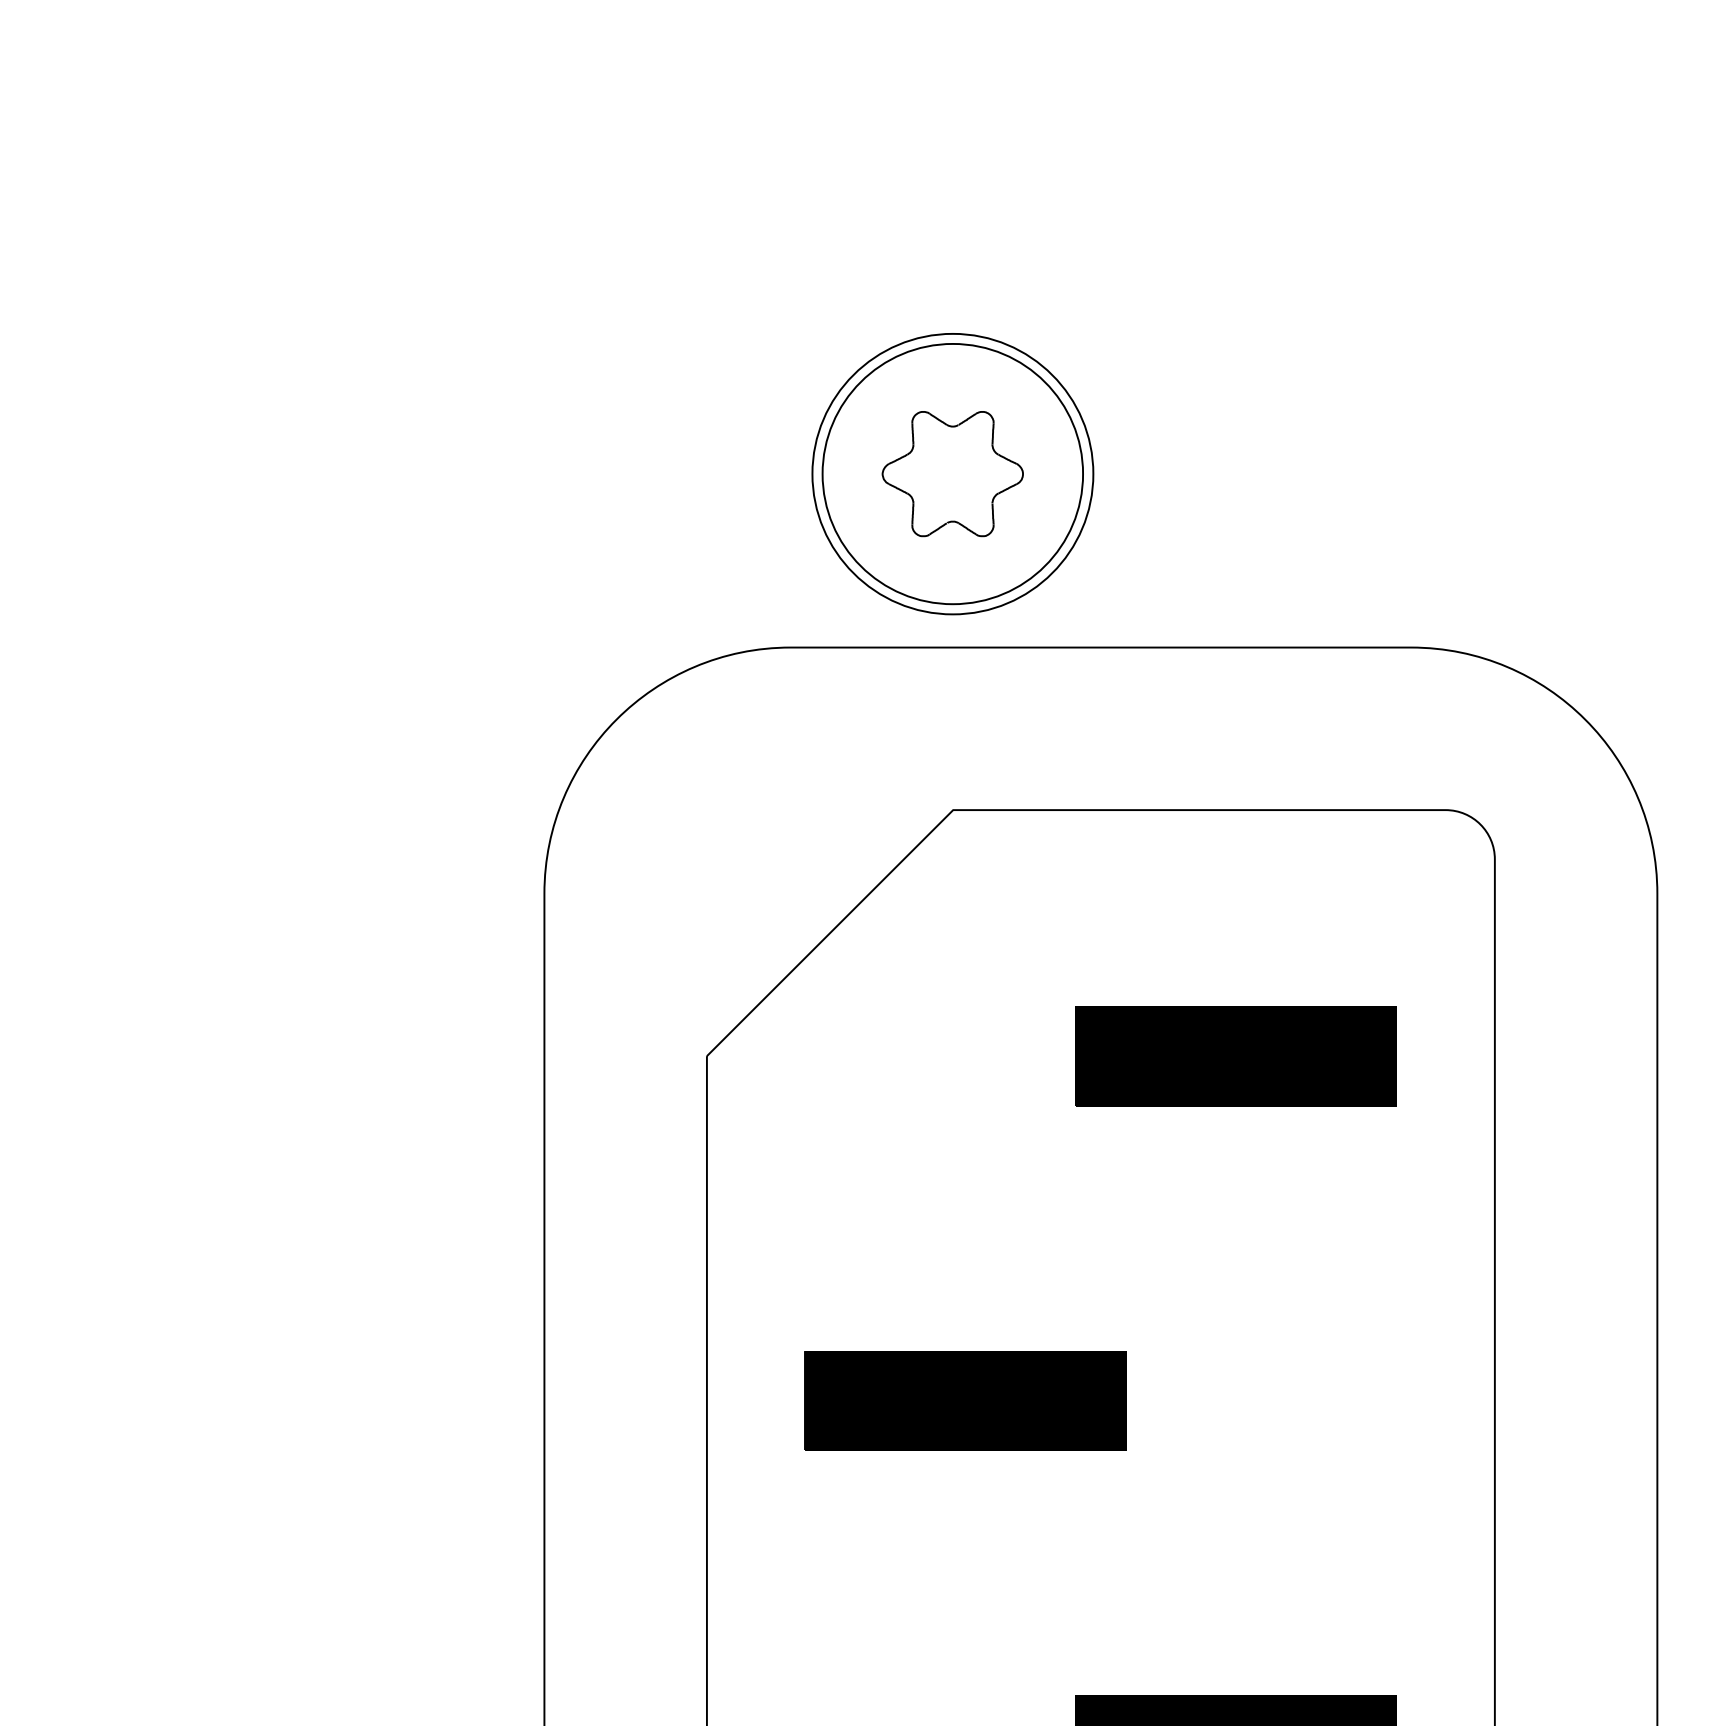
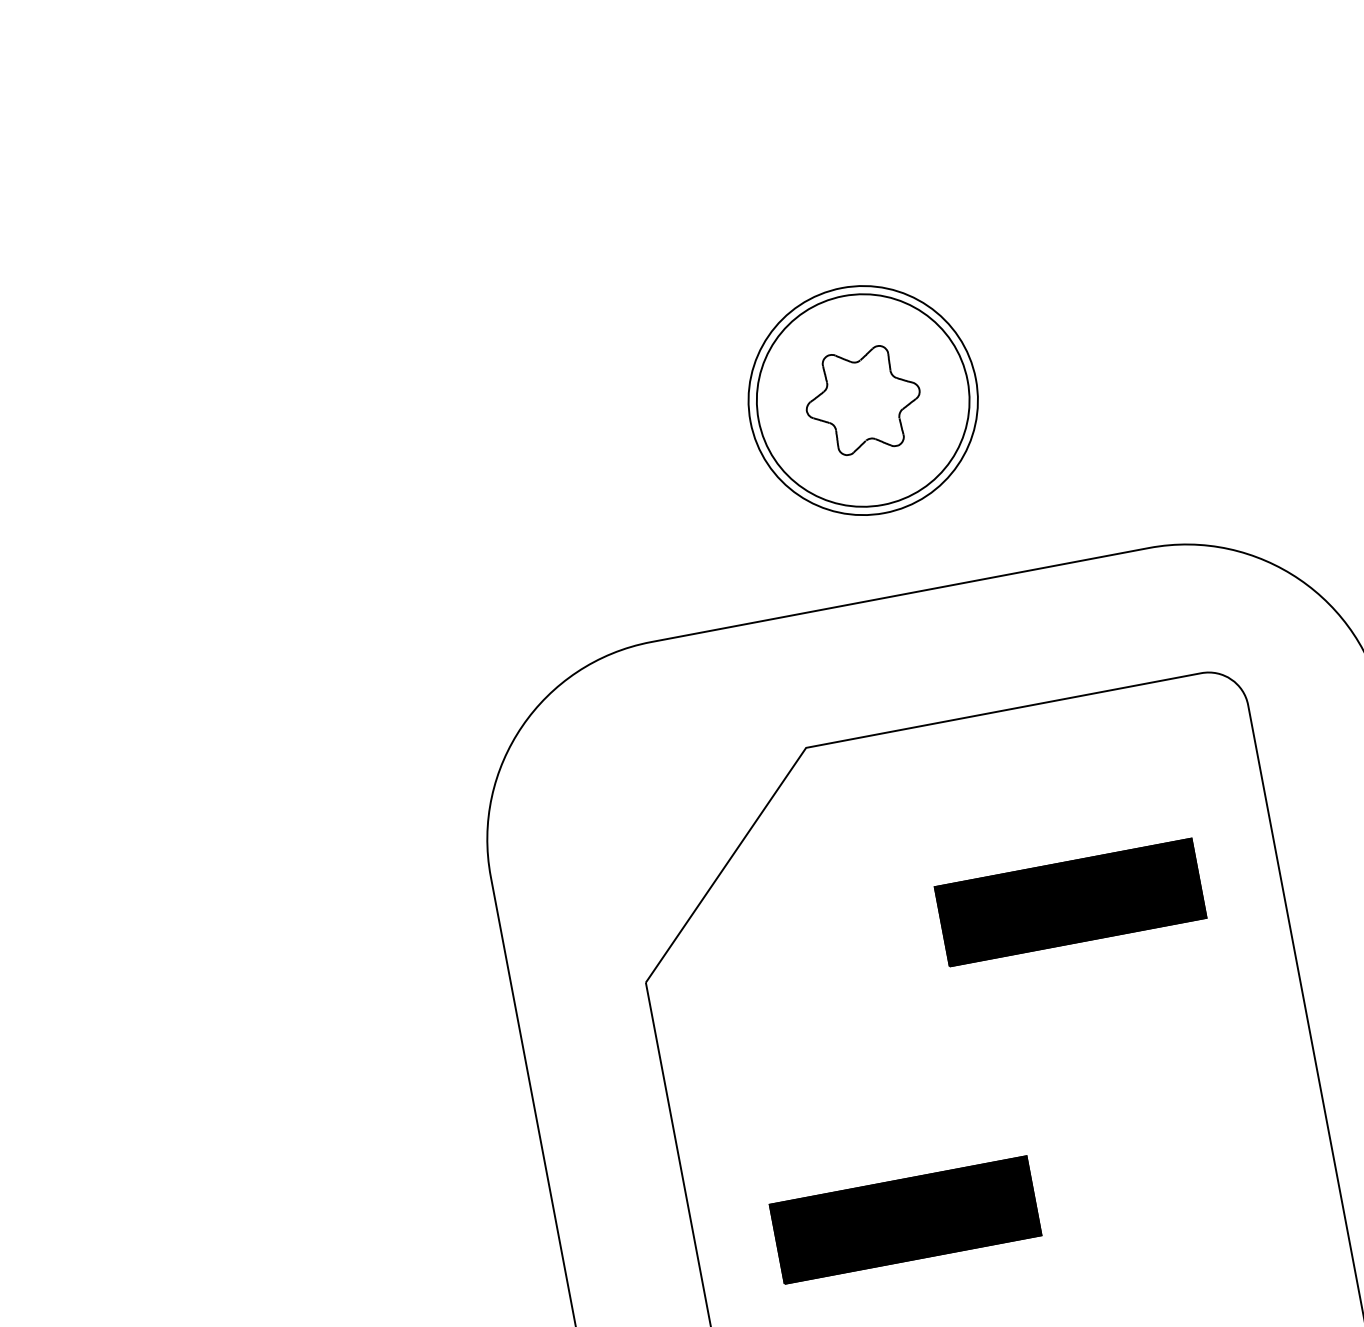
part: (952, 474) -> (862, 400), moved

